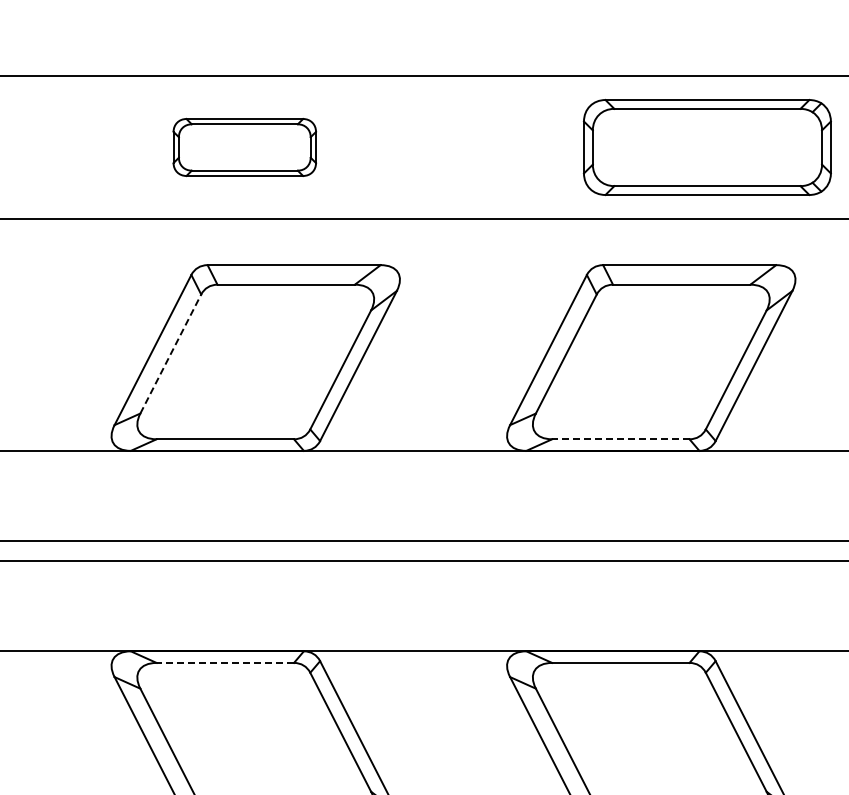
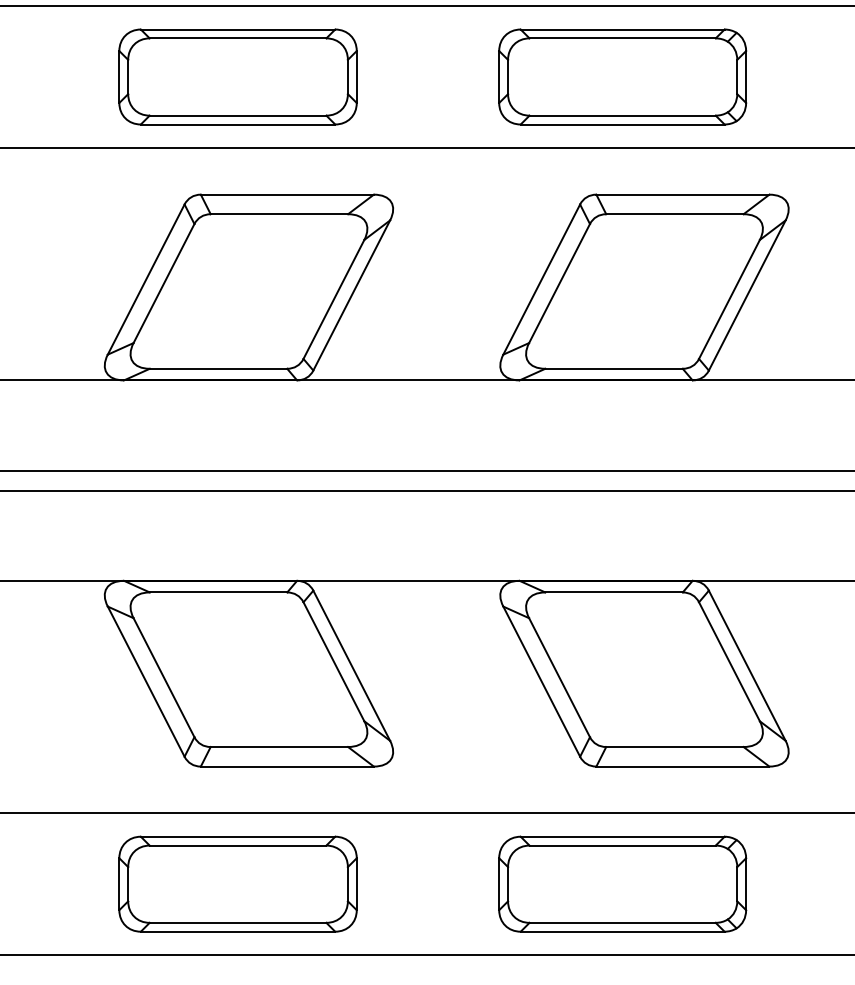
part: (244, 146) -> (237, 76), size x1.67
part: (707, 146) -> (622, 76), moved
line: (171, 353) -> (164, 283), dashed -> solid
line: (621, 438) -> (614, 368), dashed -> solid
line: (225, 662) -> (218, 592), dashed -> solid

